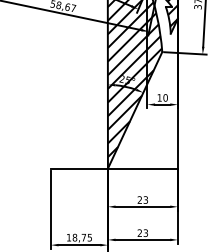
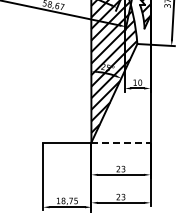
line: (142, 168) -> (120, 142), solid -> dashed

